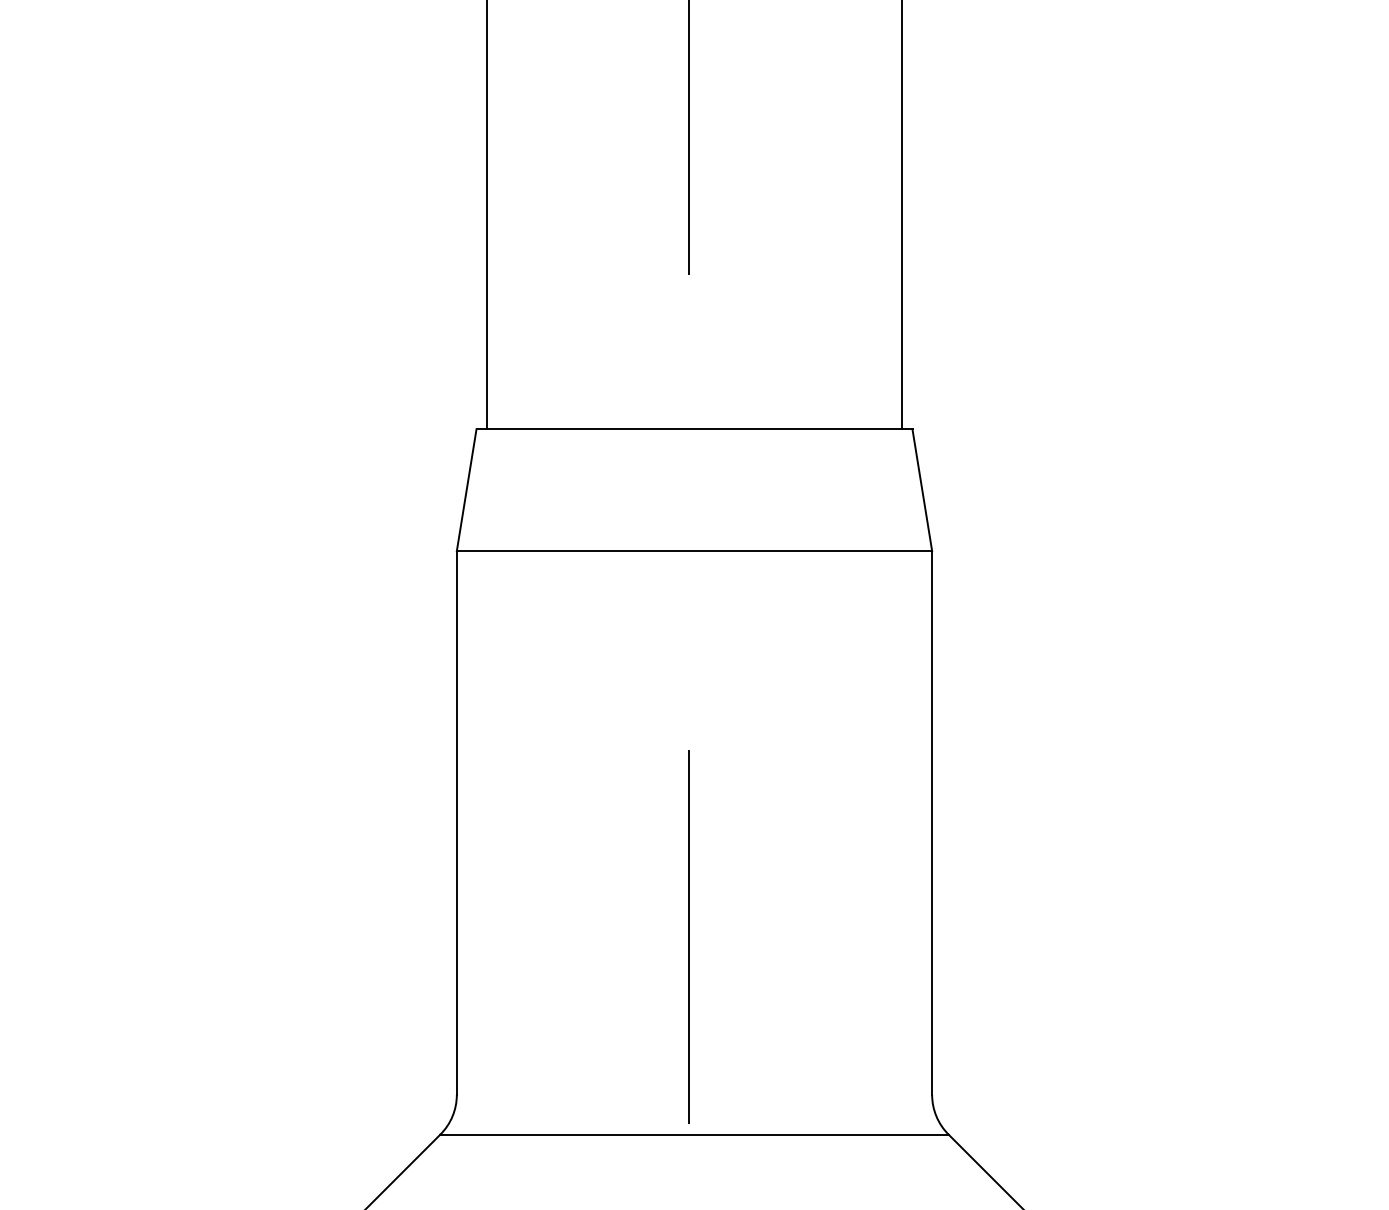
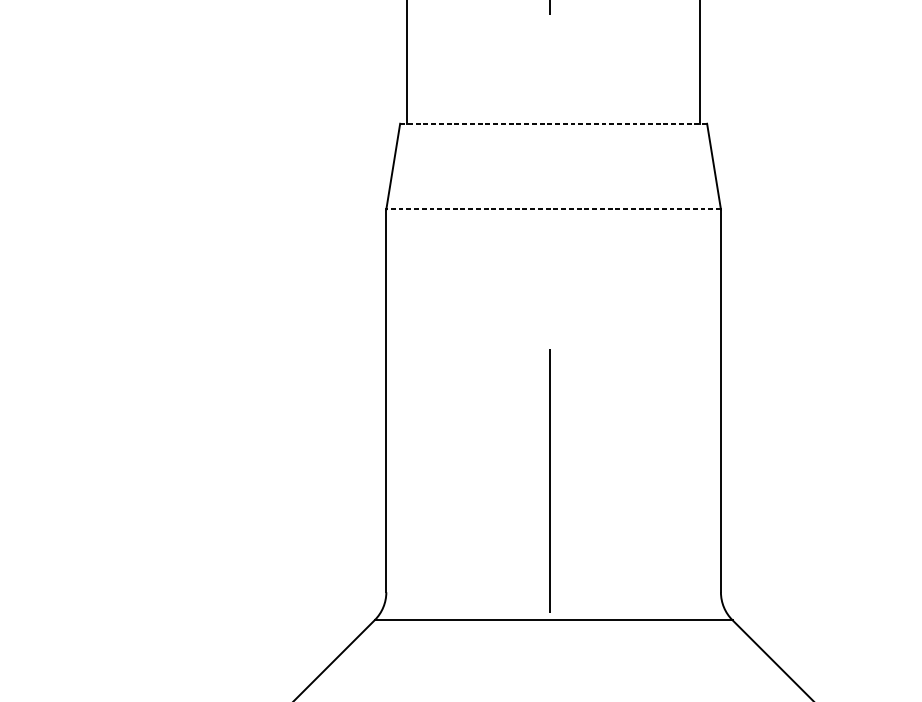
line: (694, 429) -> (553, 123), solid -> dashed
line: (694, 551) -> (553, 209), solid -> dashed

